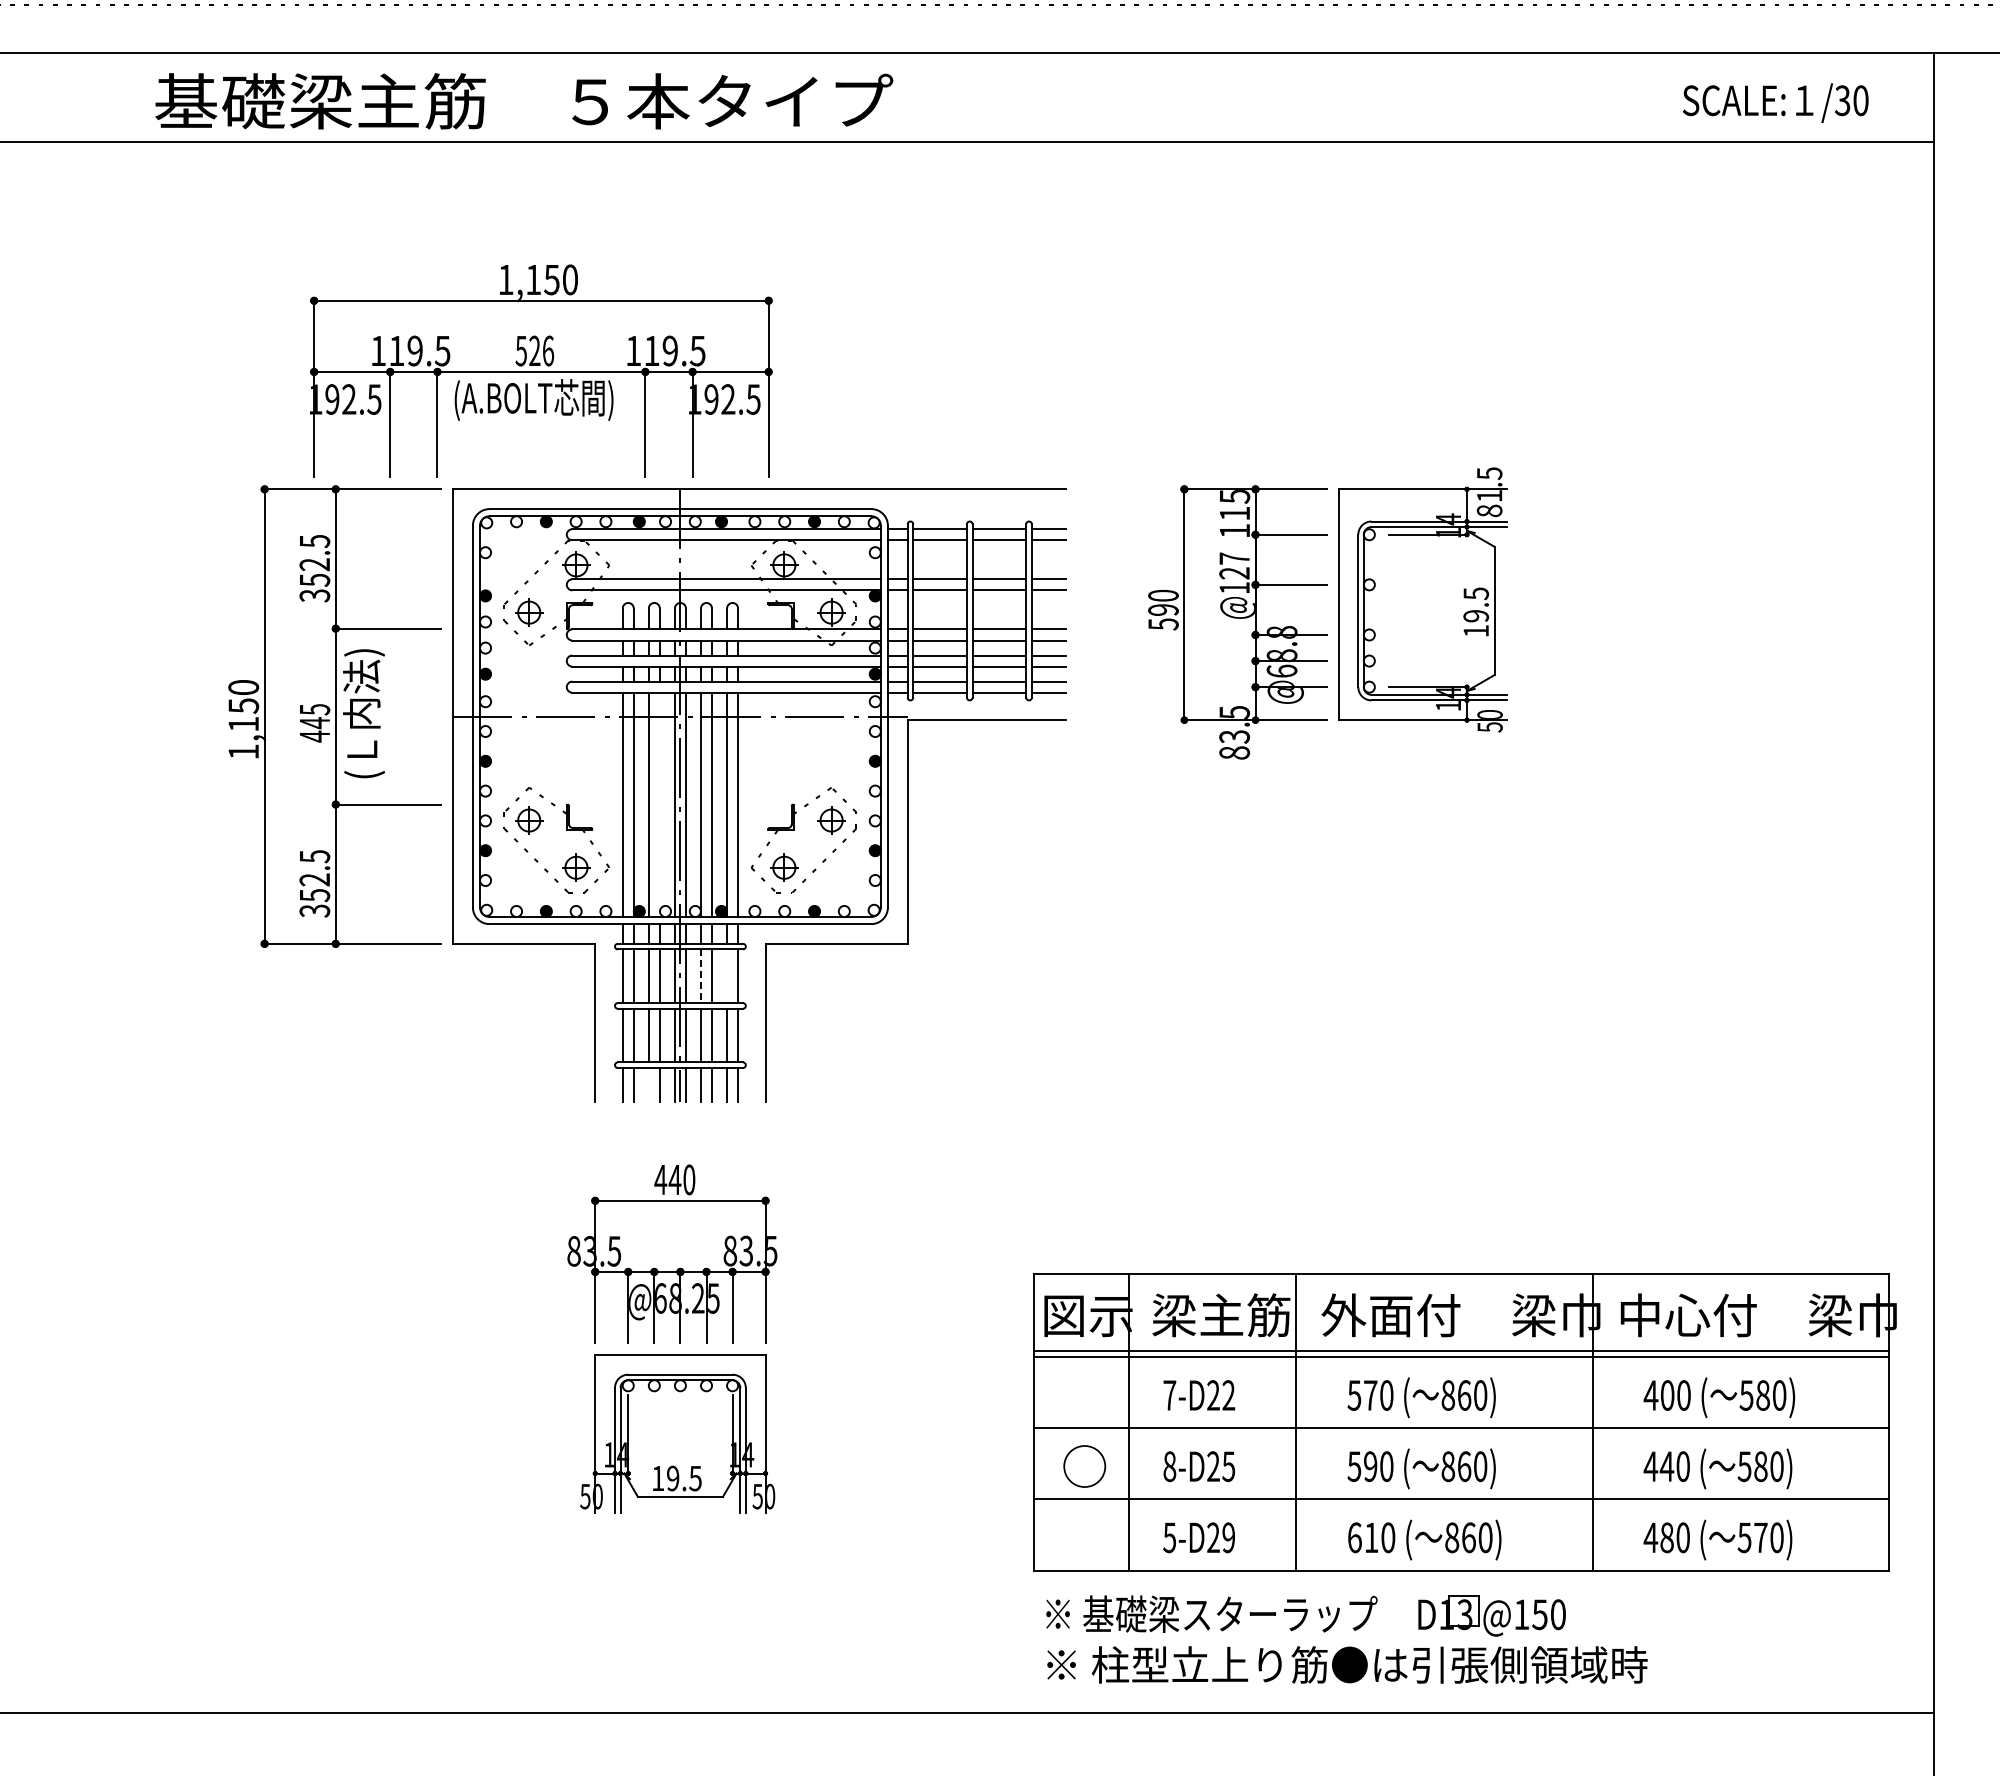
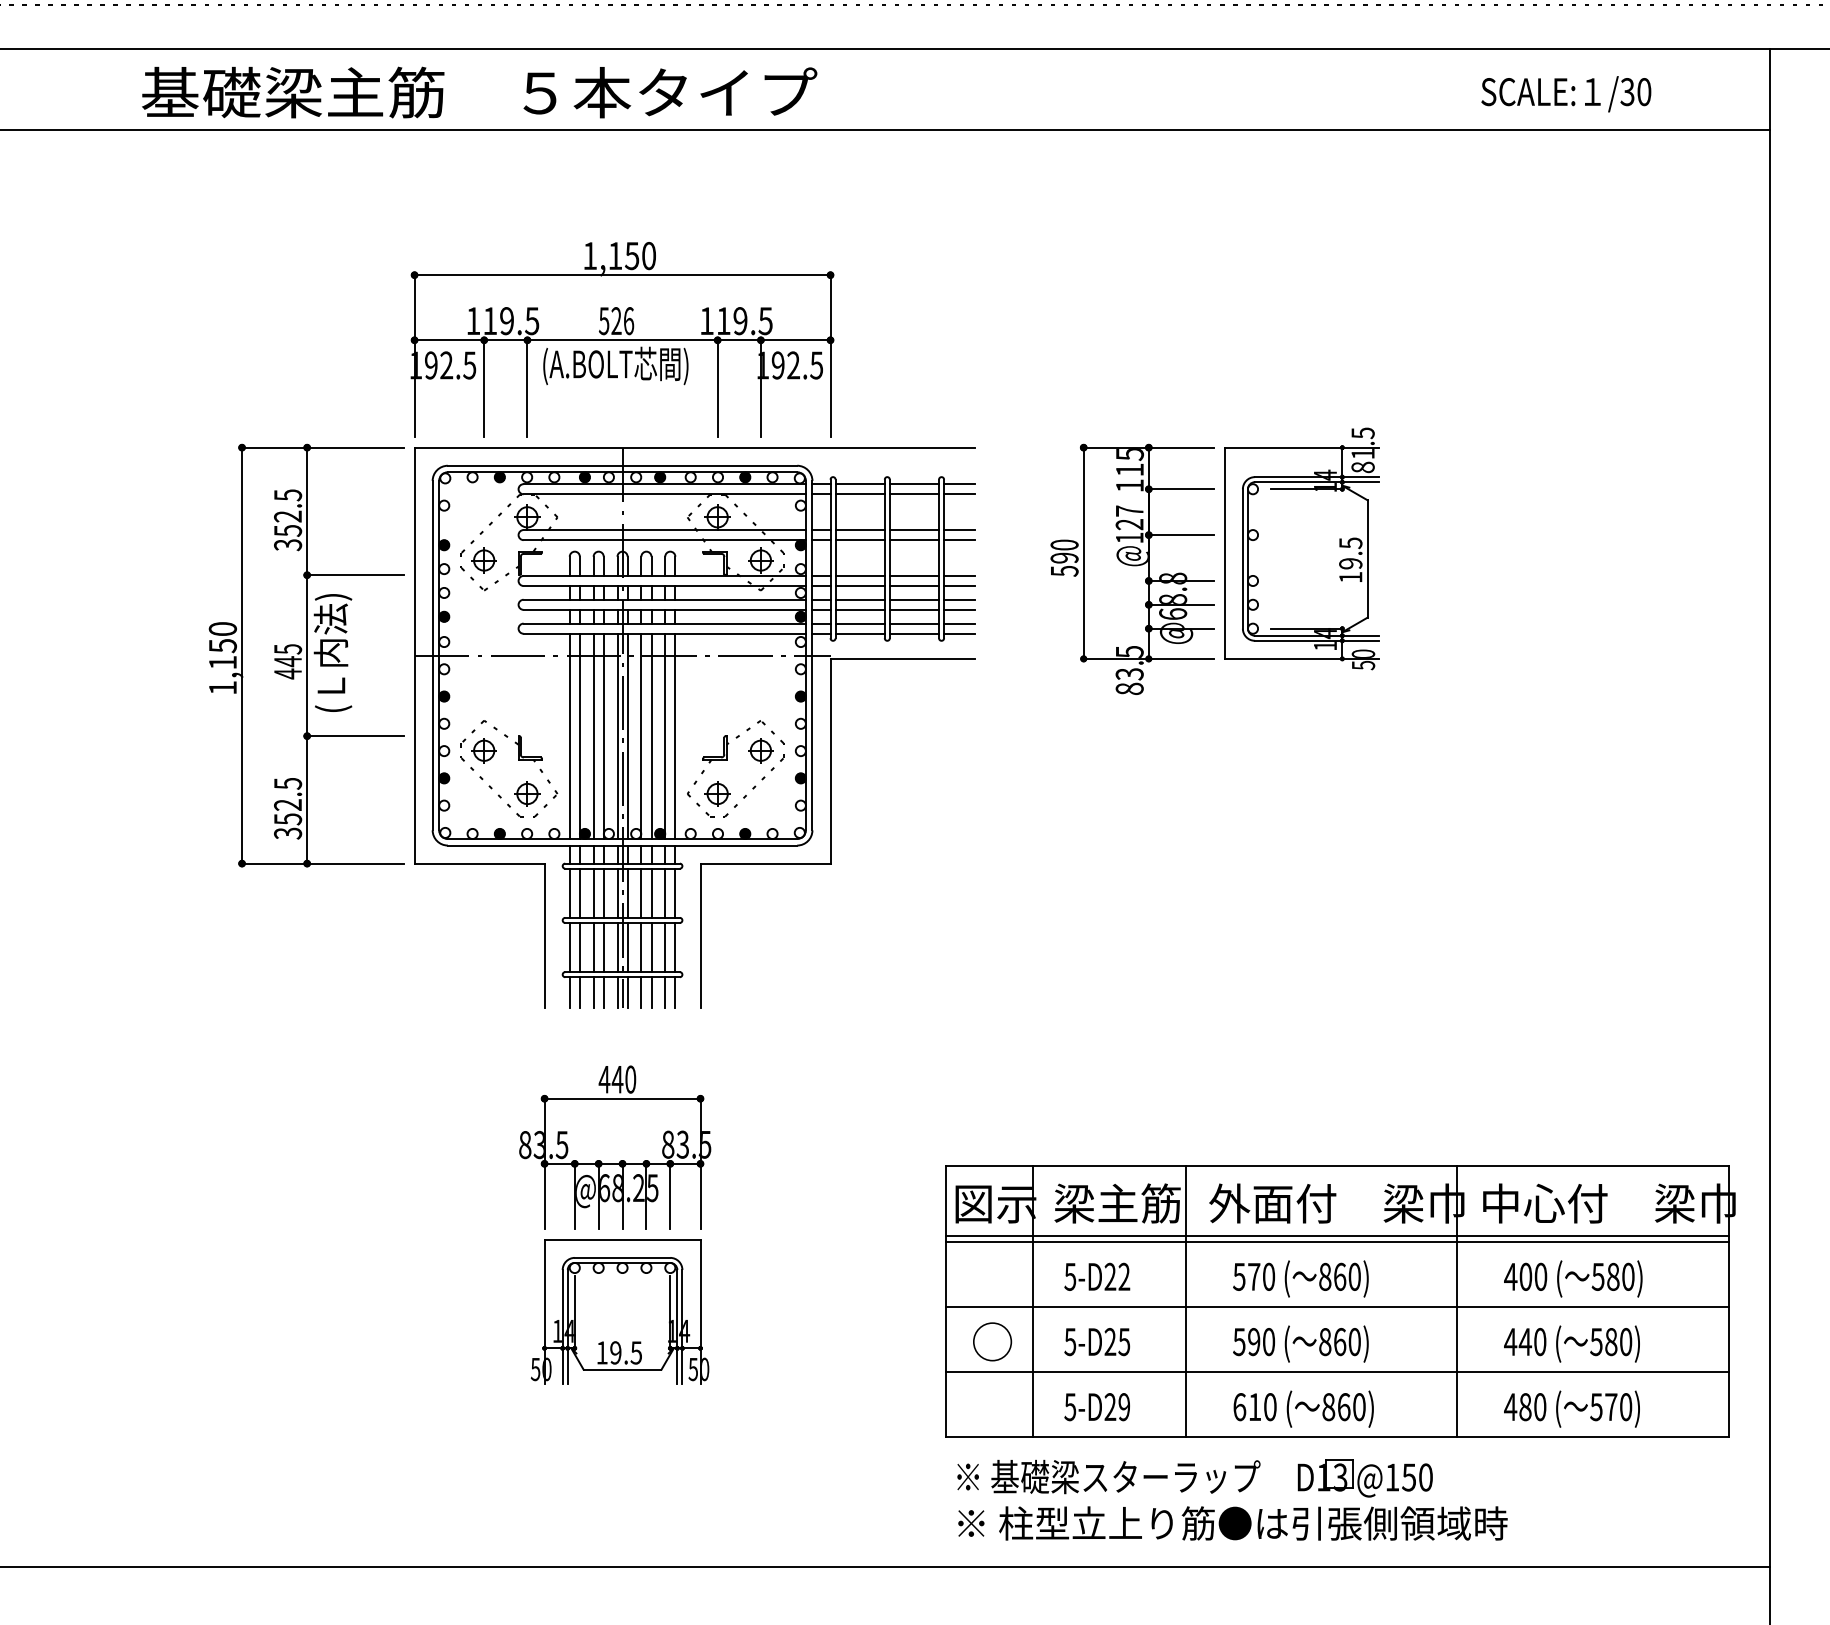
text: (1775, 102) -> (1566, 93), moved
part: (541, 370) -> (622, 338), moved
line: (659, 804) -> (603, 736), added
line: (700, 976) -> (640, 893), dashed -> solid
line: (727, 976) -> (665, 893), added
line: (648, 1084) -> (593, 992), added
text: (1169, 1395) -> (1070, 1276), 7-D22 -> 5-D22
text: (1169, 1466) -> (1070, 1341), 8-D25 -> 5-D25

